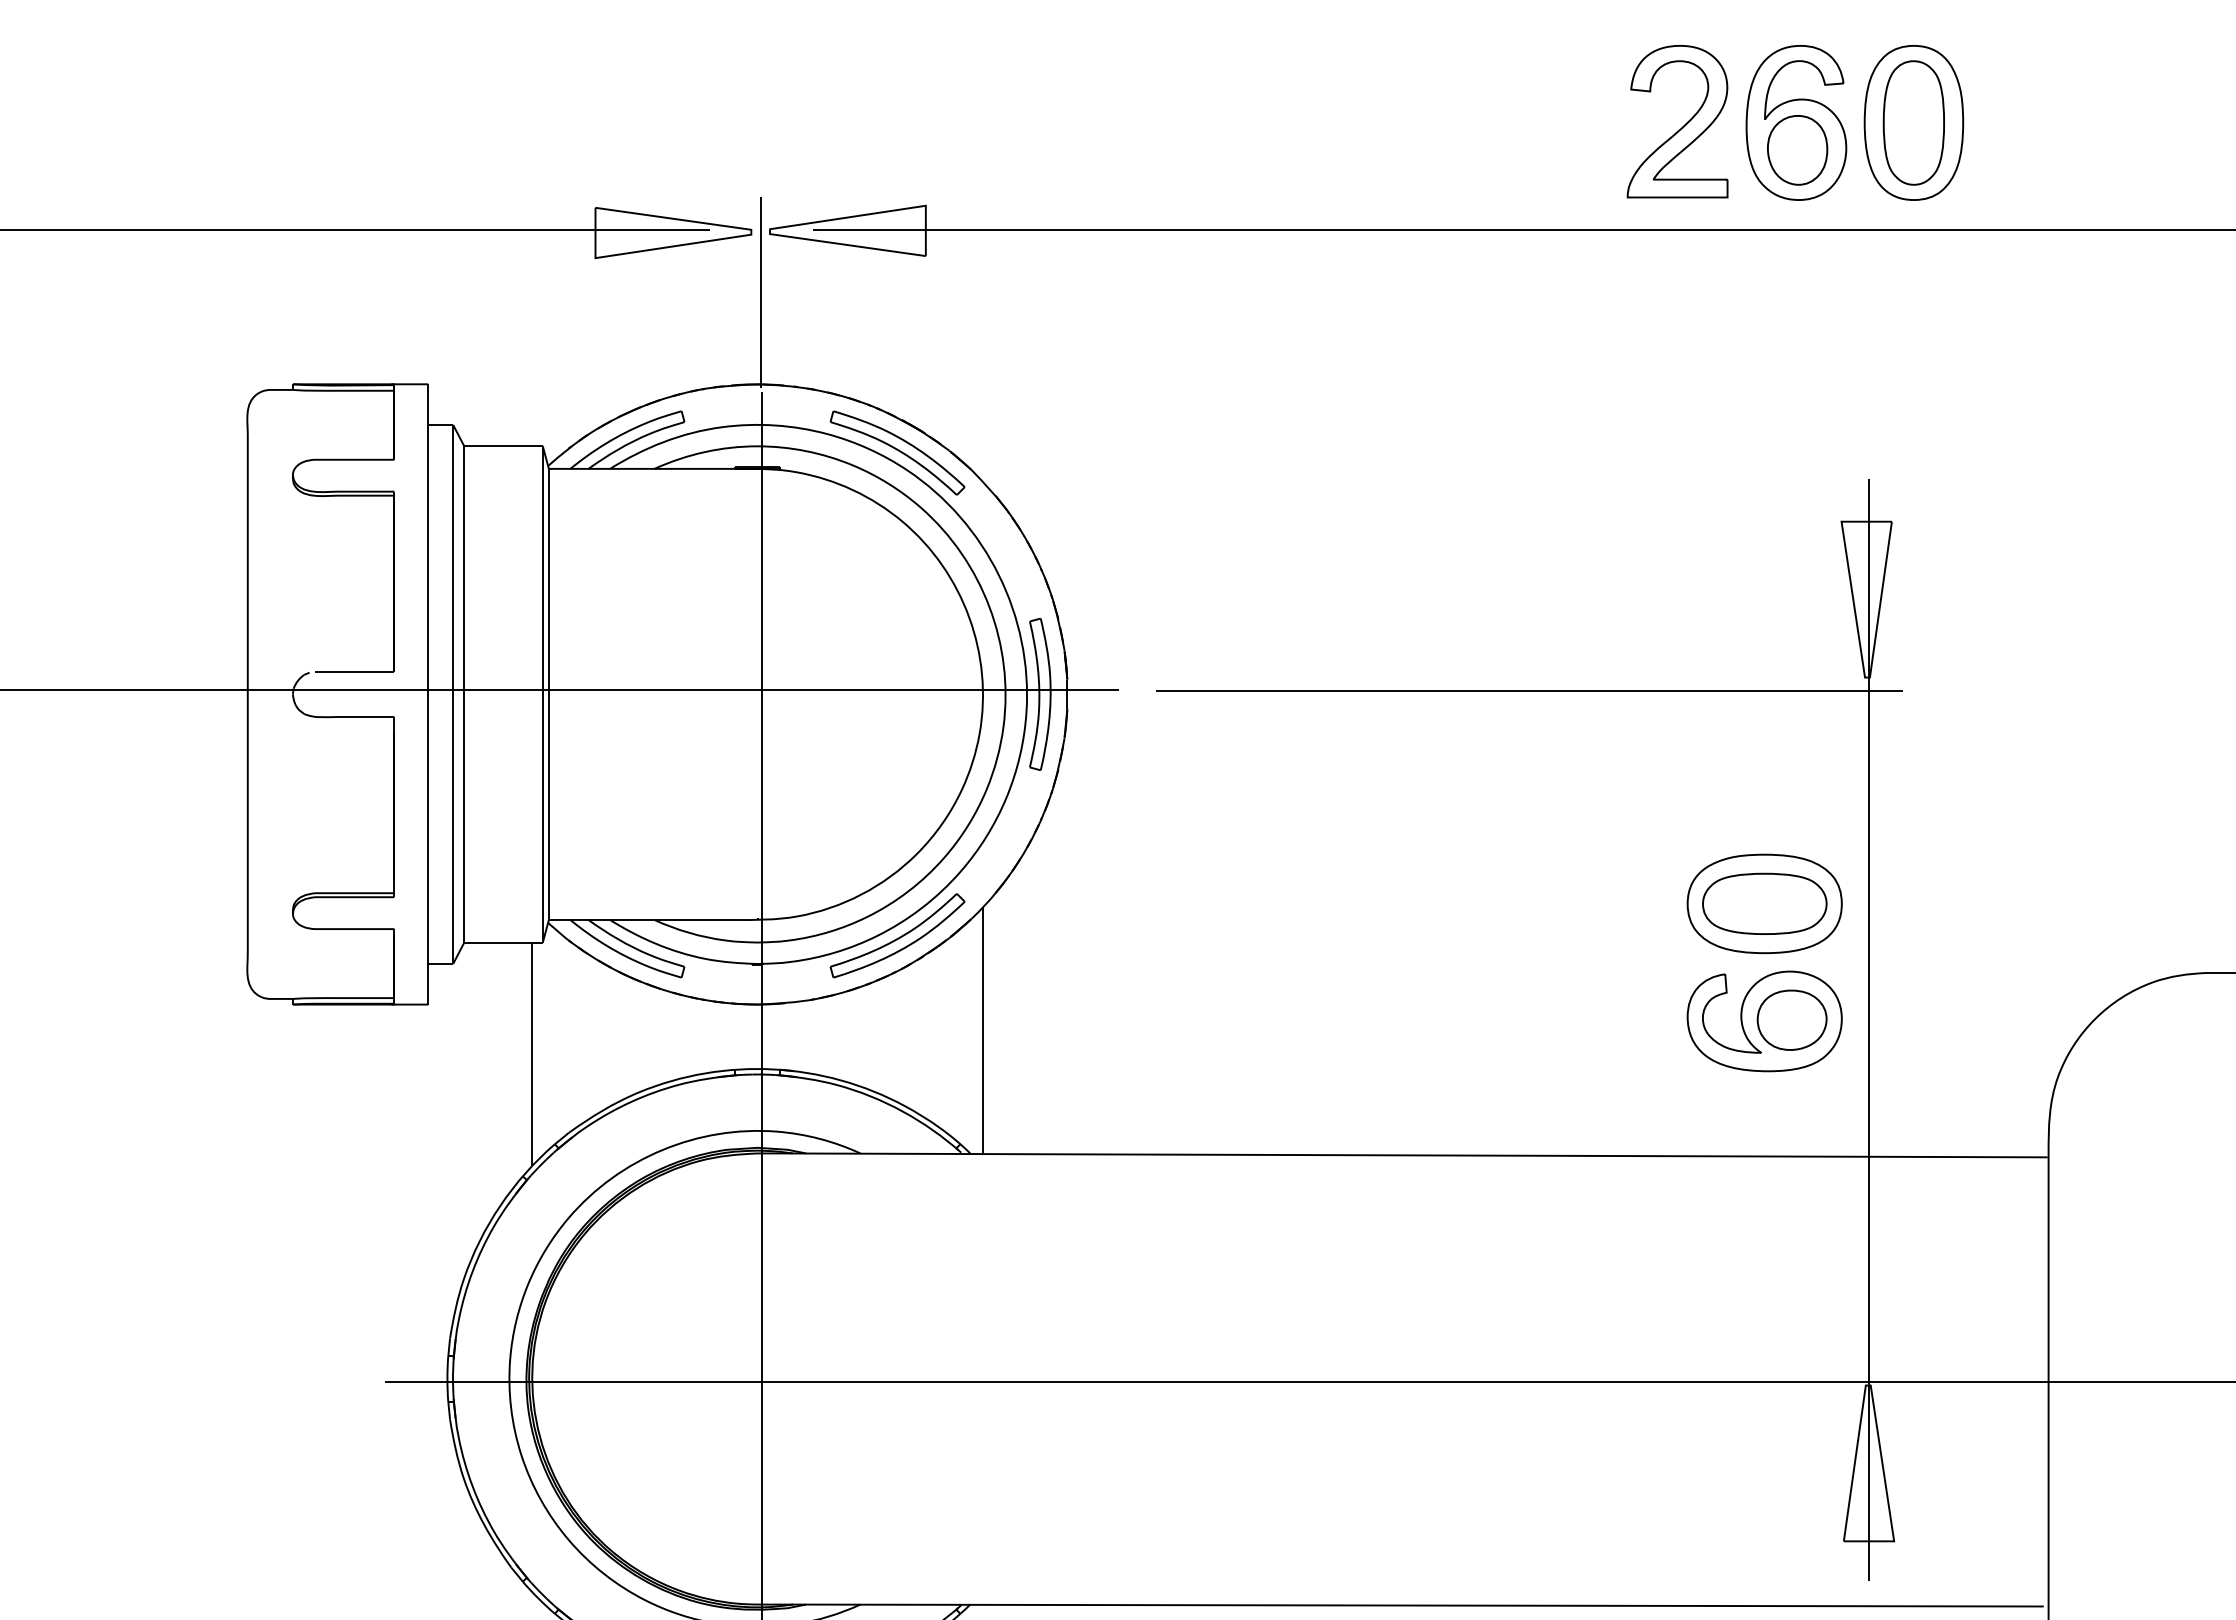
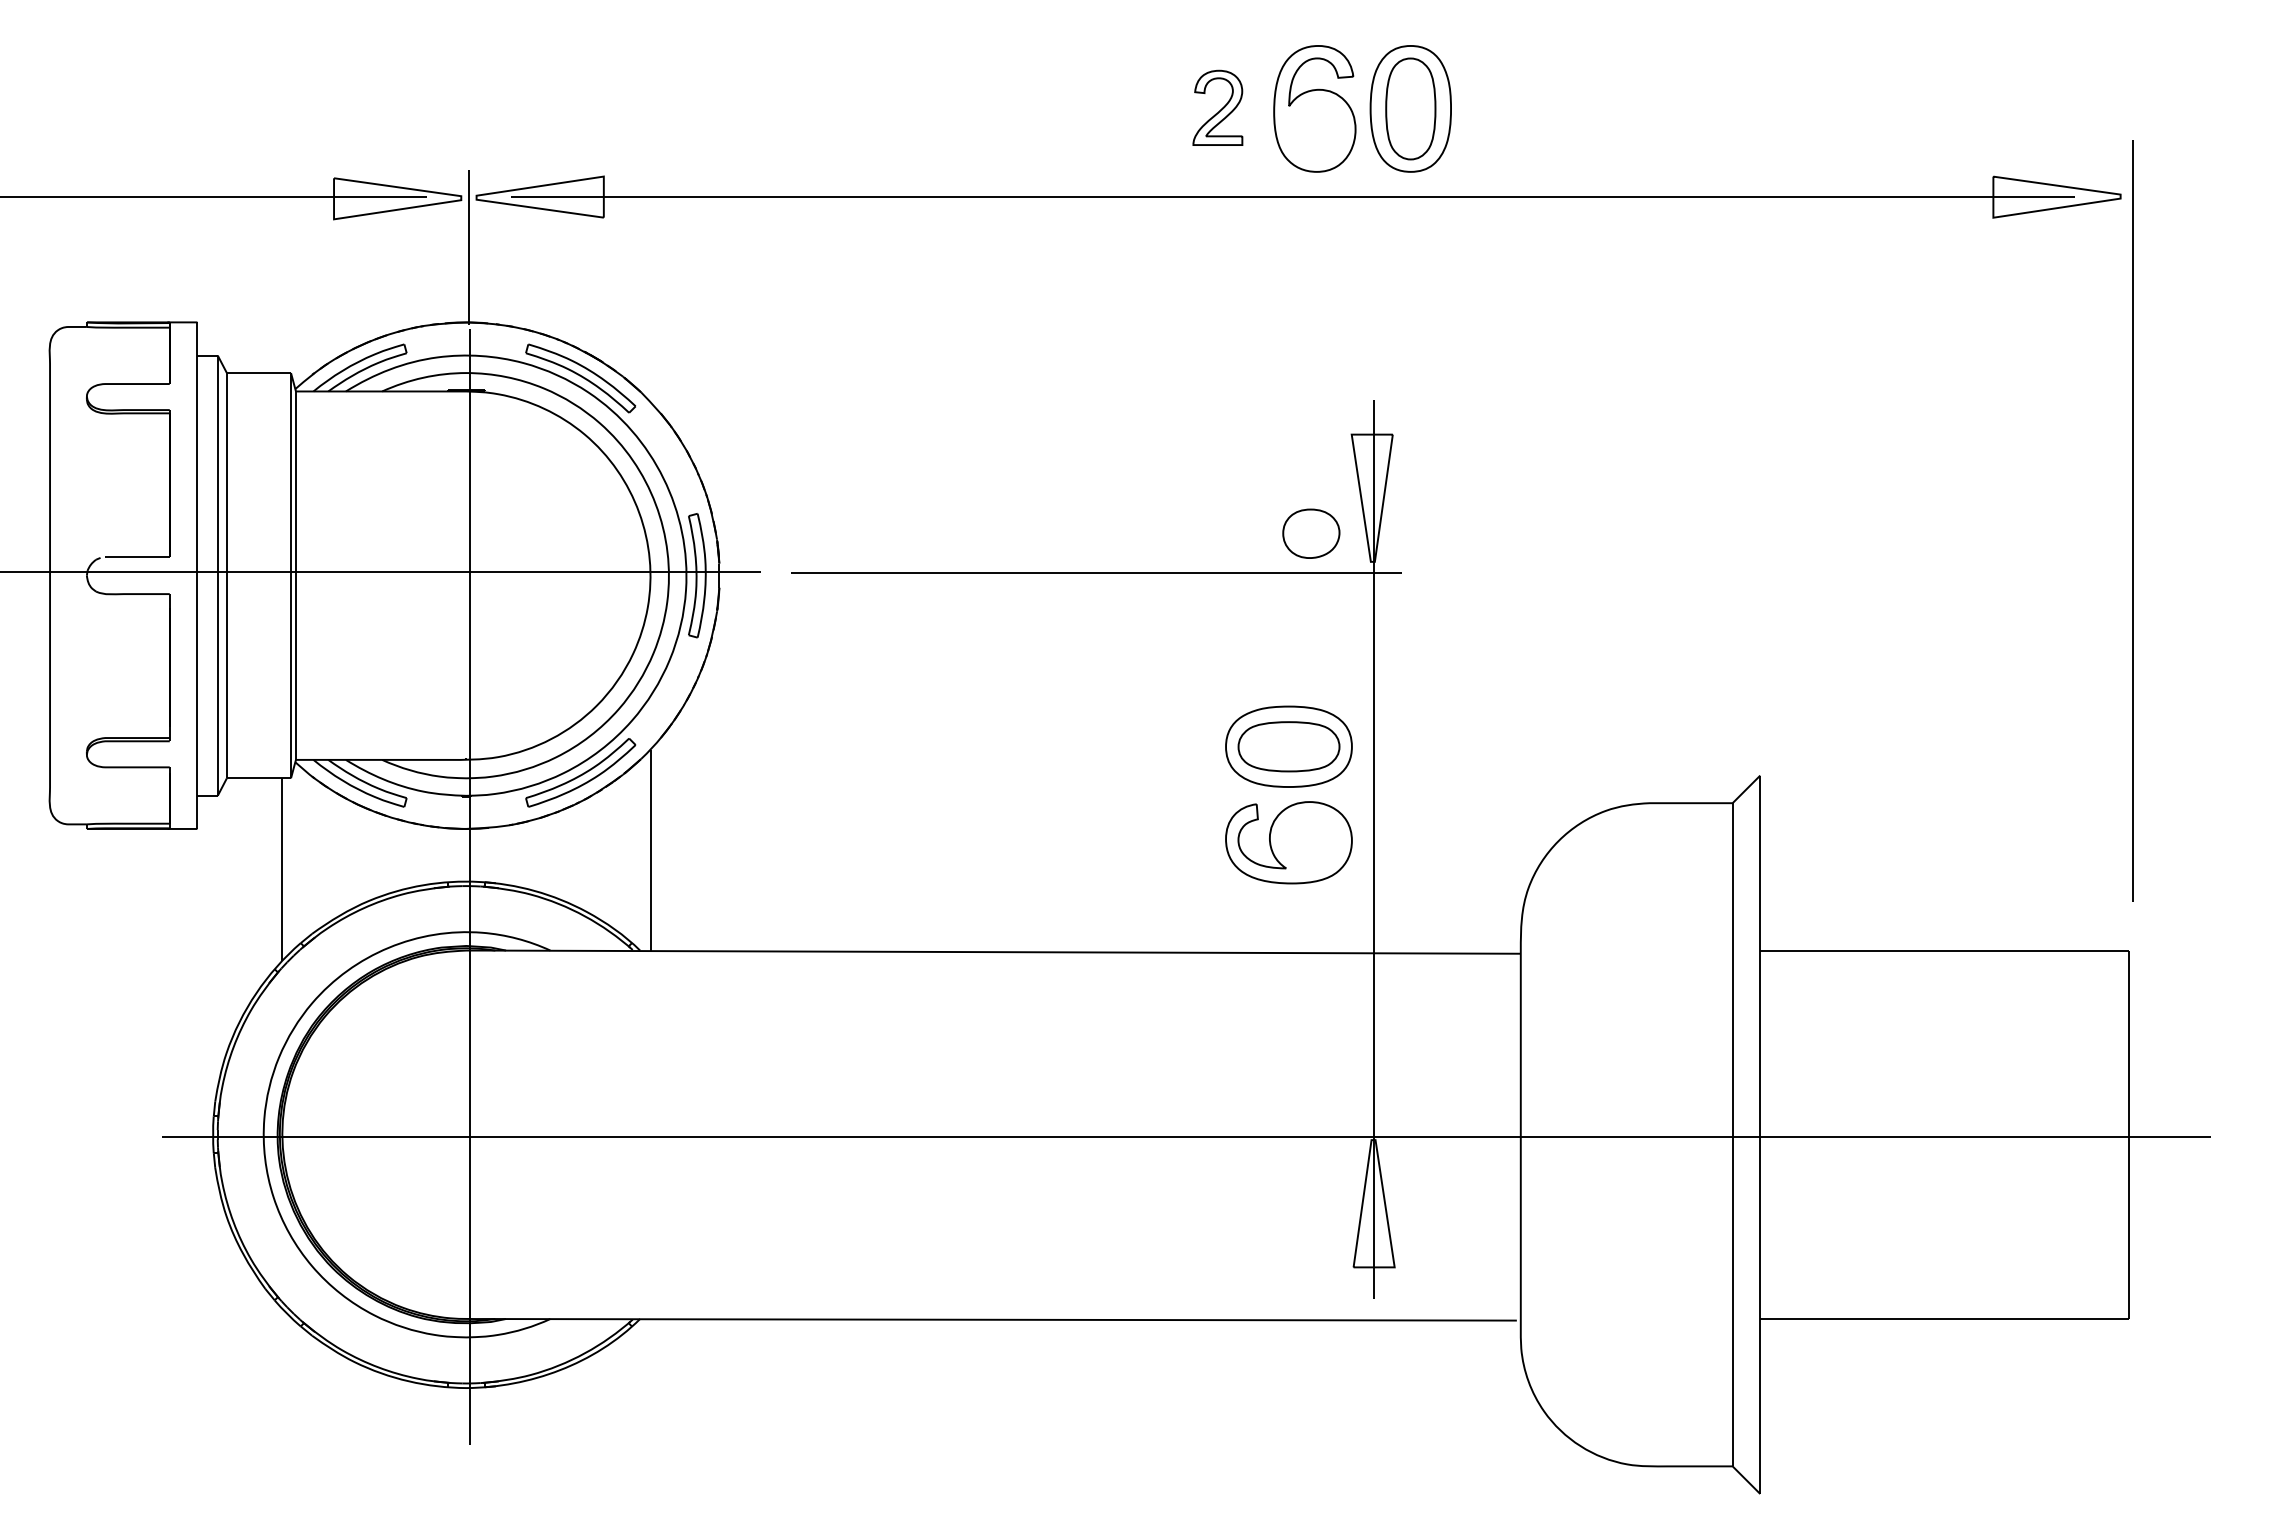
part: (1677, 121) -> (1217, 107), size x0.6
part: (1797, 150) -> (1315, 131), removed
part: (1792, 1019) -> (1311, 533), moved

